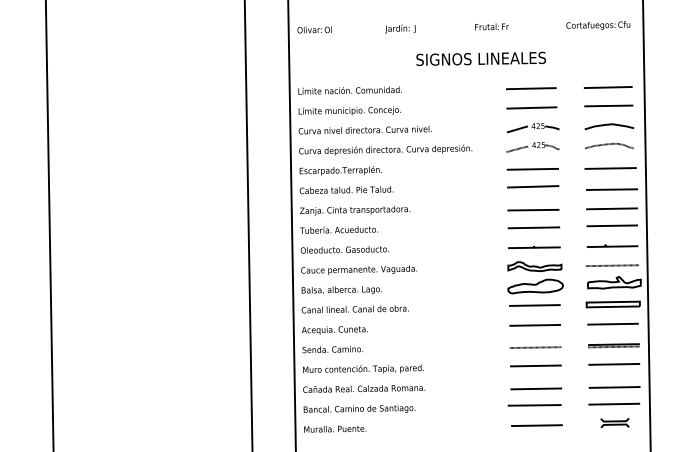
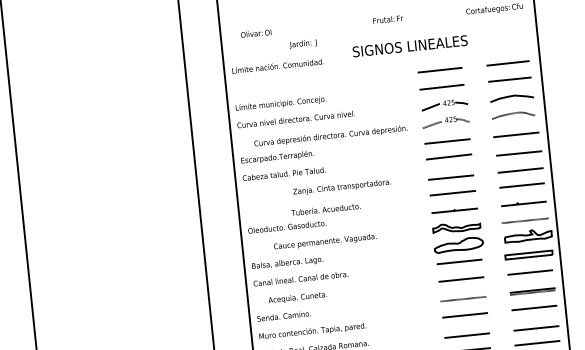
text: (491, 26) -> (387, 19), moved
text: (400, 28) -> (303, 43), moved
text: (314, 29) -> (255, 33), moved
text: (480, 58) -> (409, 45), moved
text: (349, 90) -> (277, 66), moved
text: (385, 149) -> (330, 135), moved
text: (355, 210) -> (342, 187), moved
text: (338, 229) -> (325, 209), moved
text: (359, 269) -> (325, 241), moved
text: (334, 330) -> (297, 298), moved

